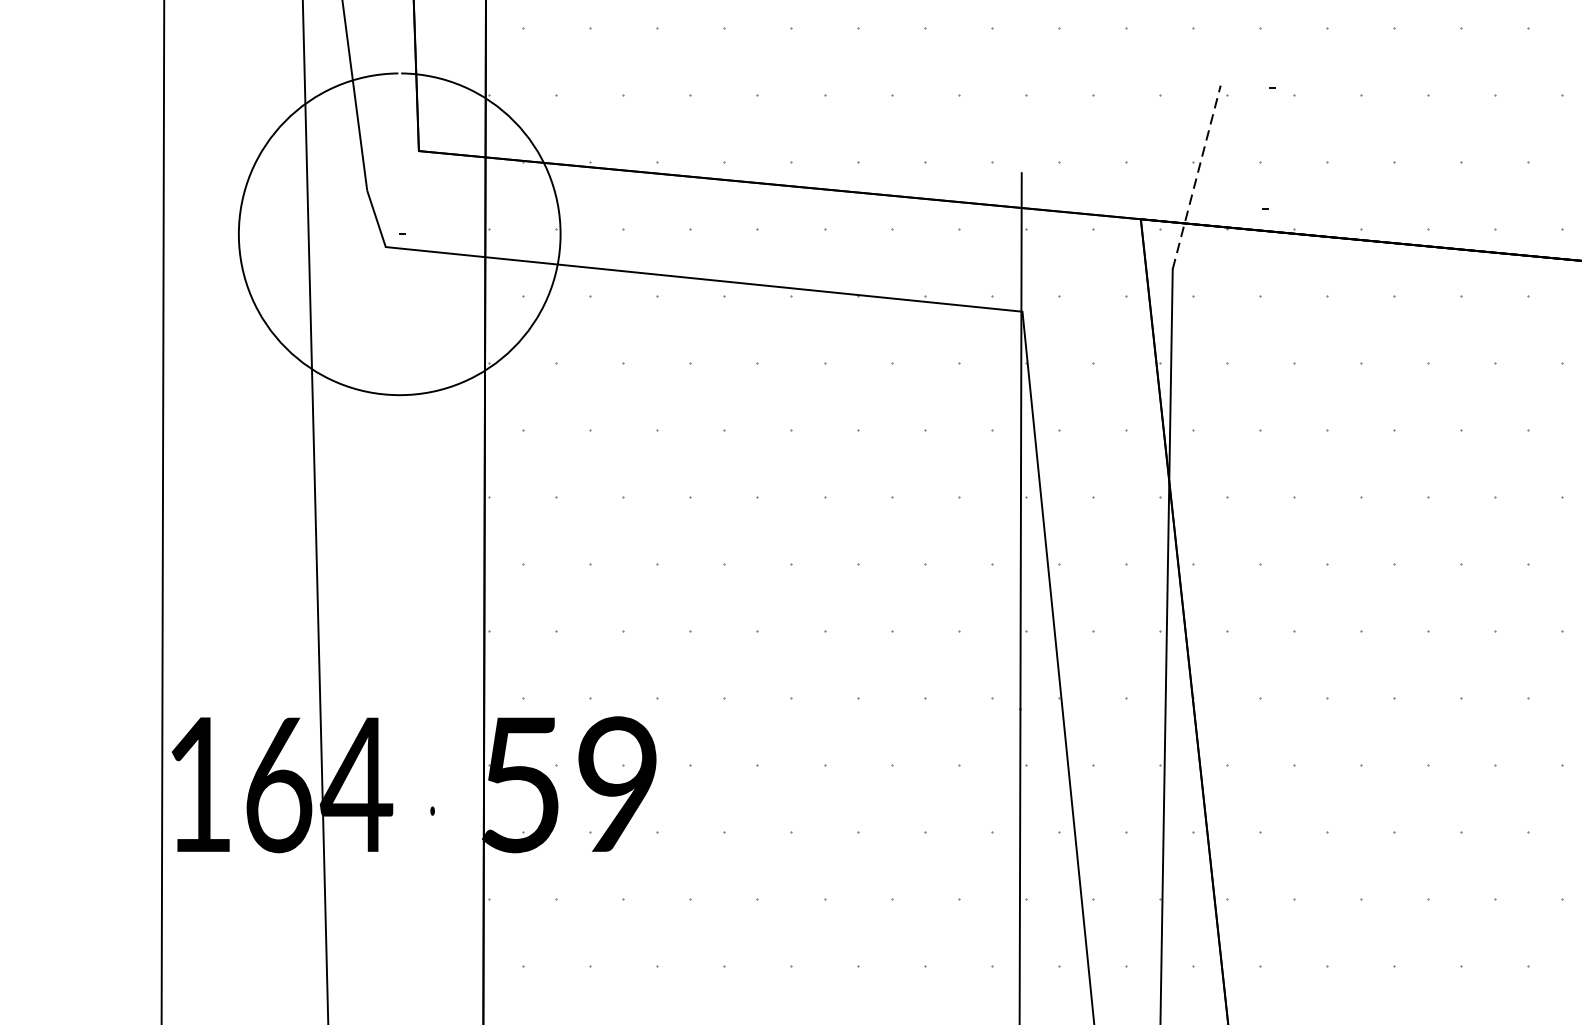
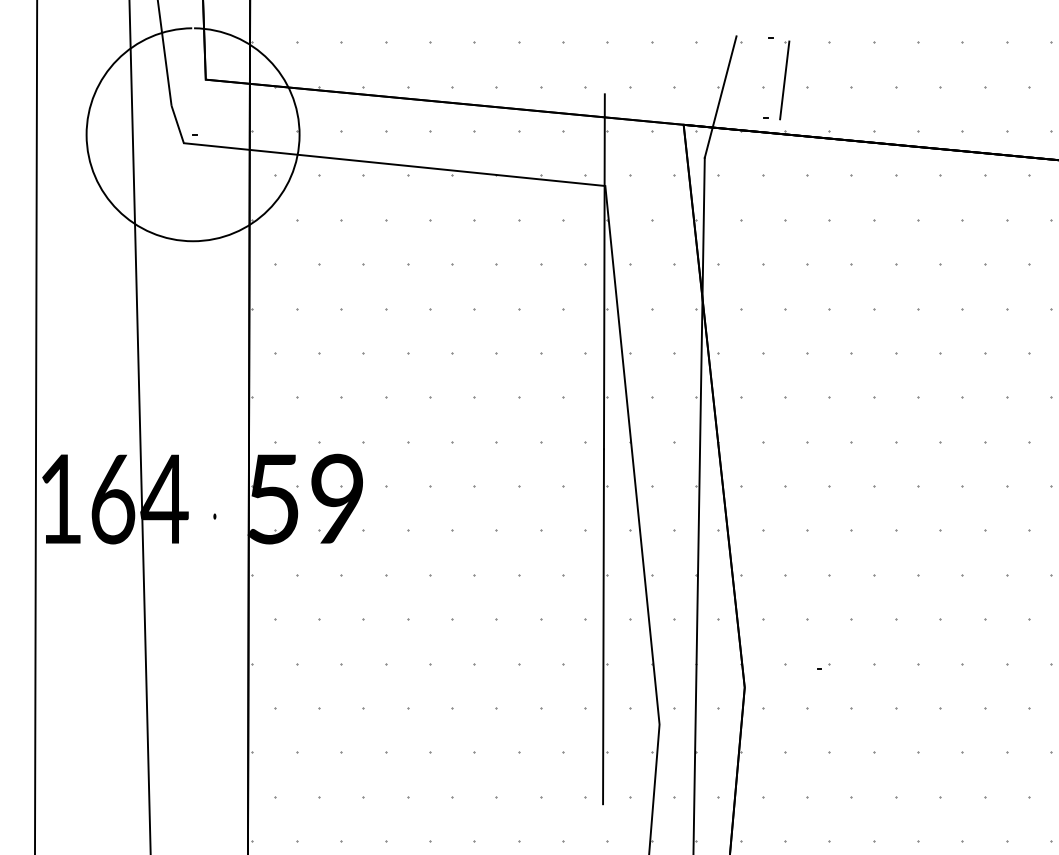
line: (1293, 152) -> (784, 80), added
line: (1196, 178) -> (720, 97), dashed -> solid

